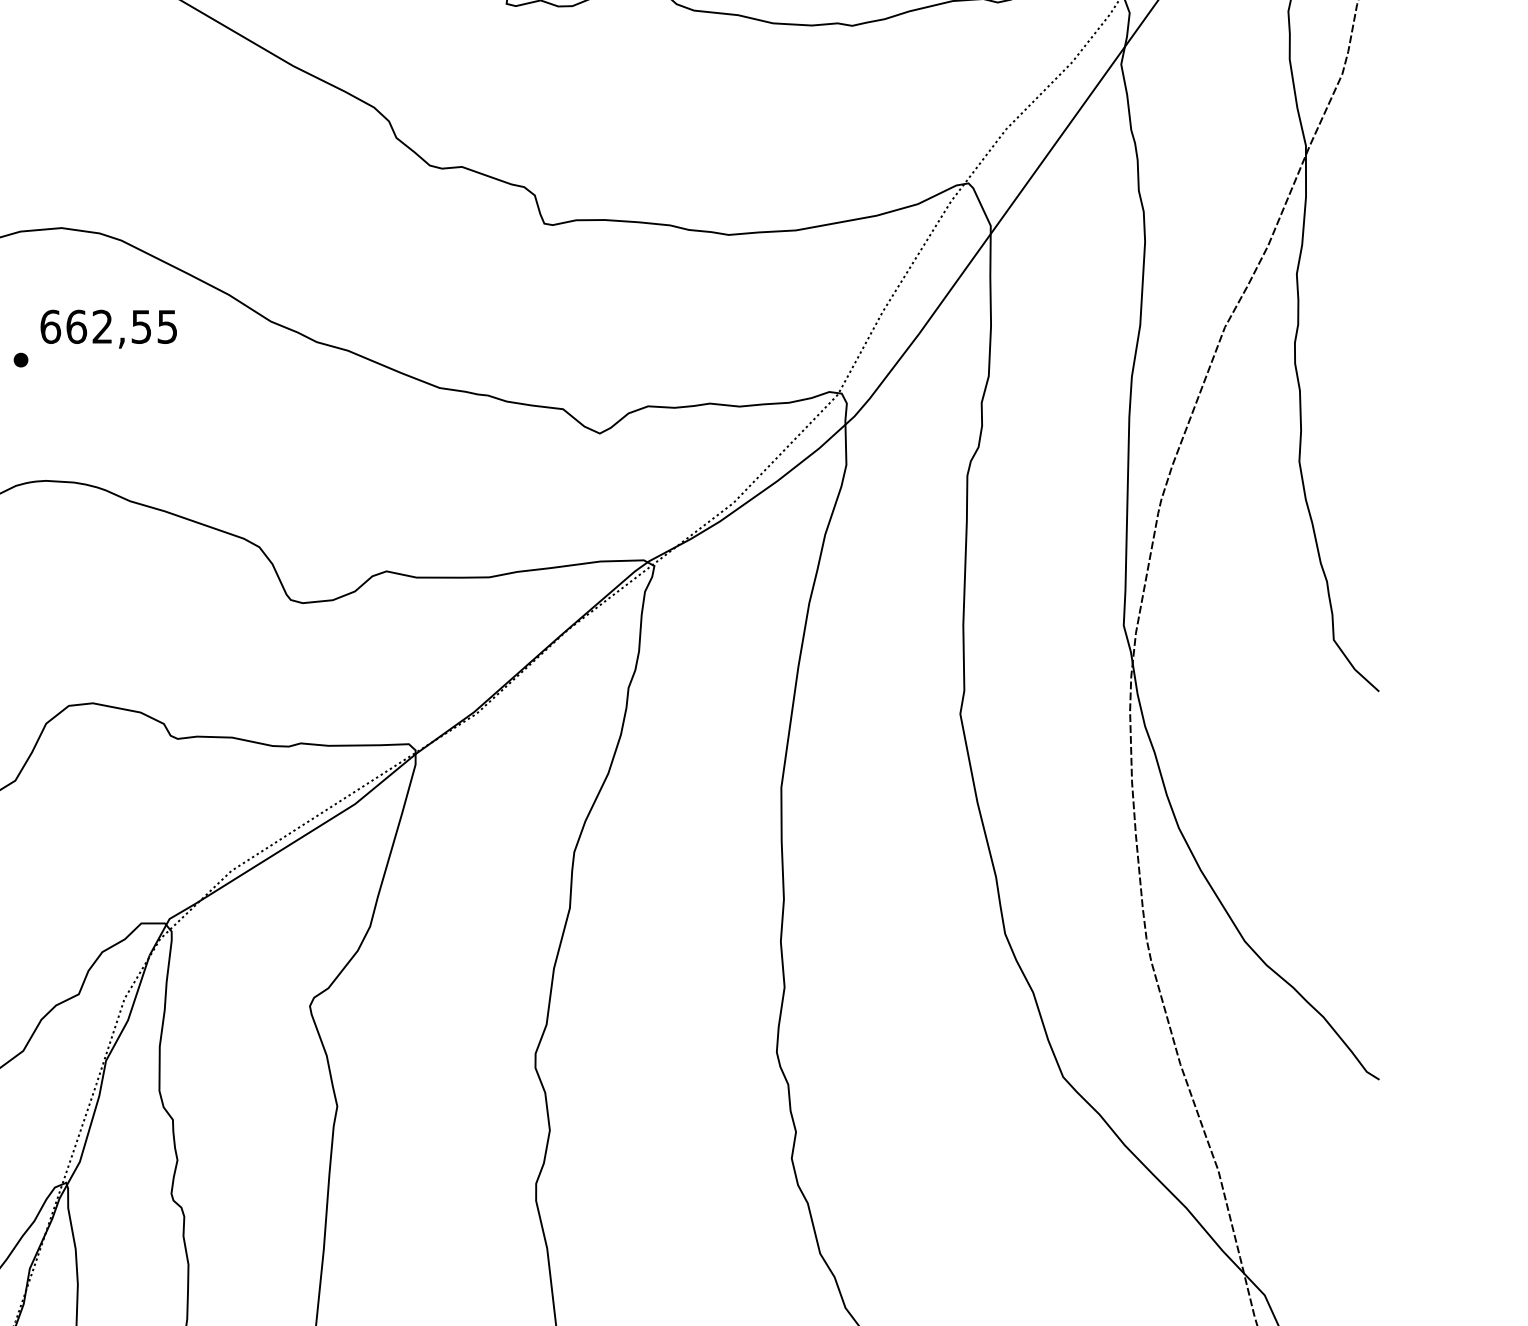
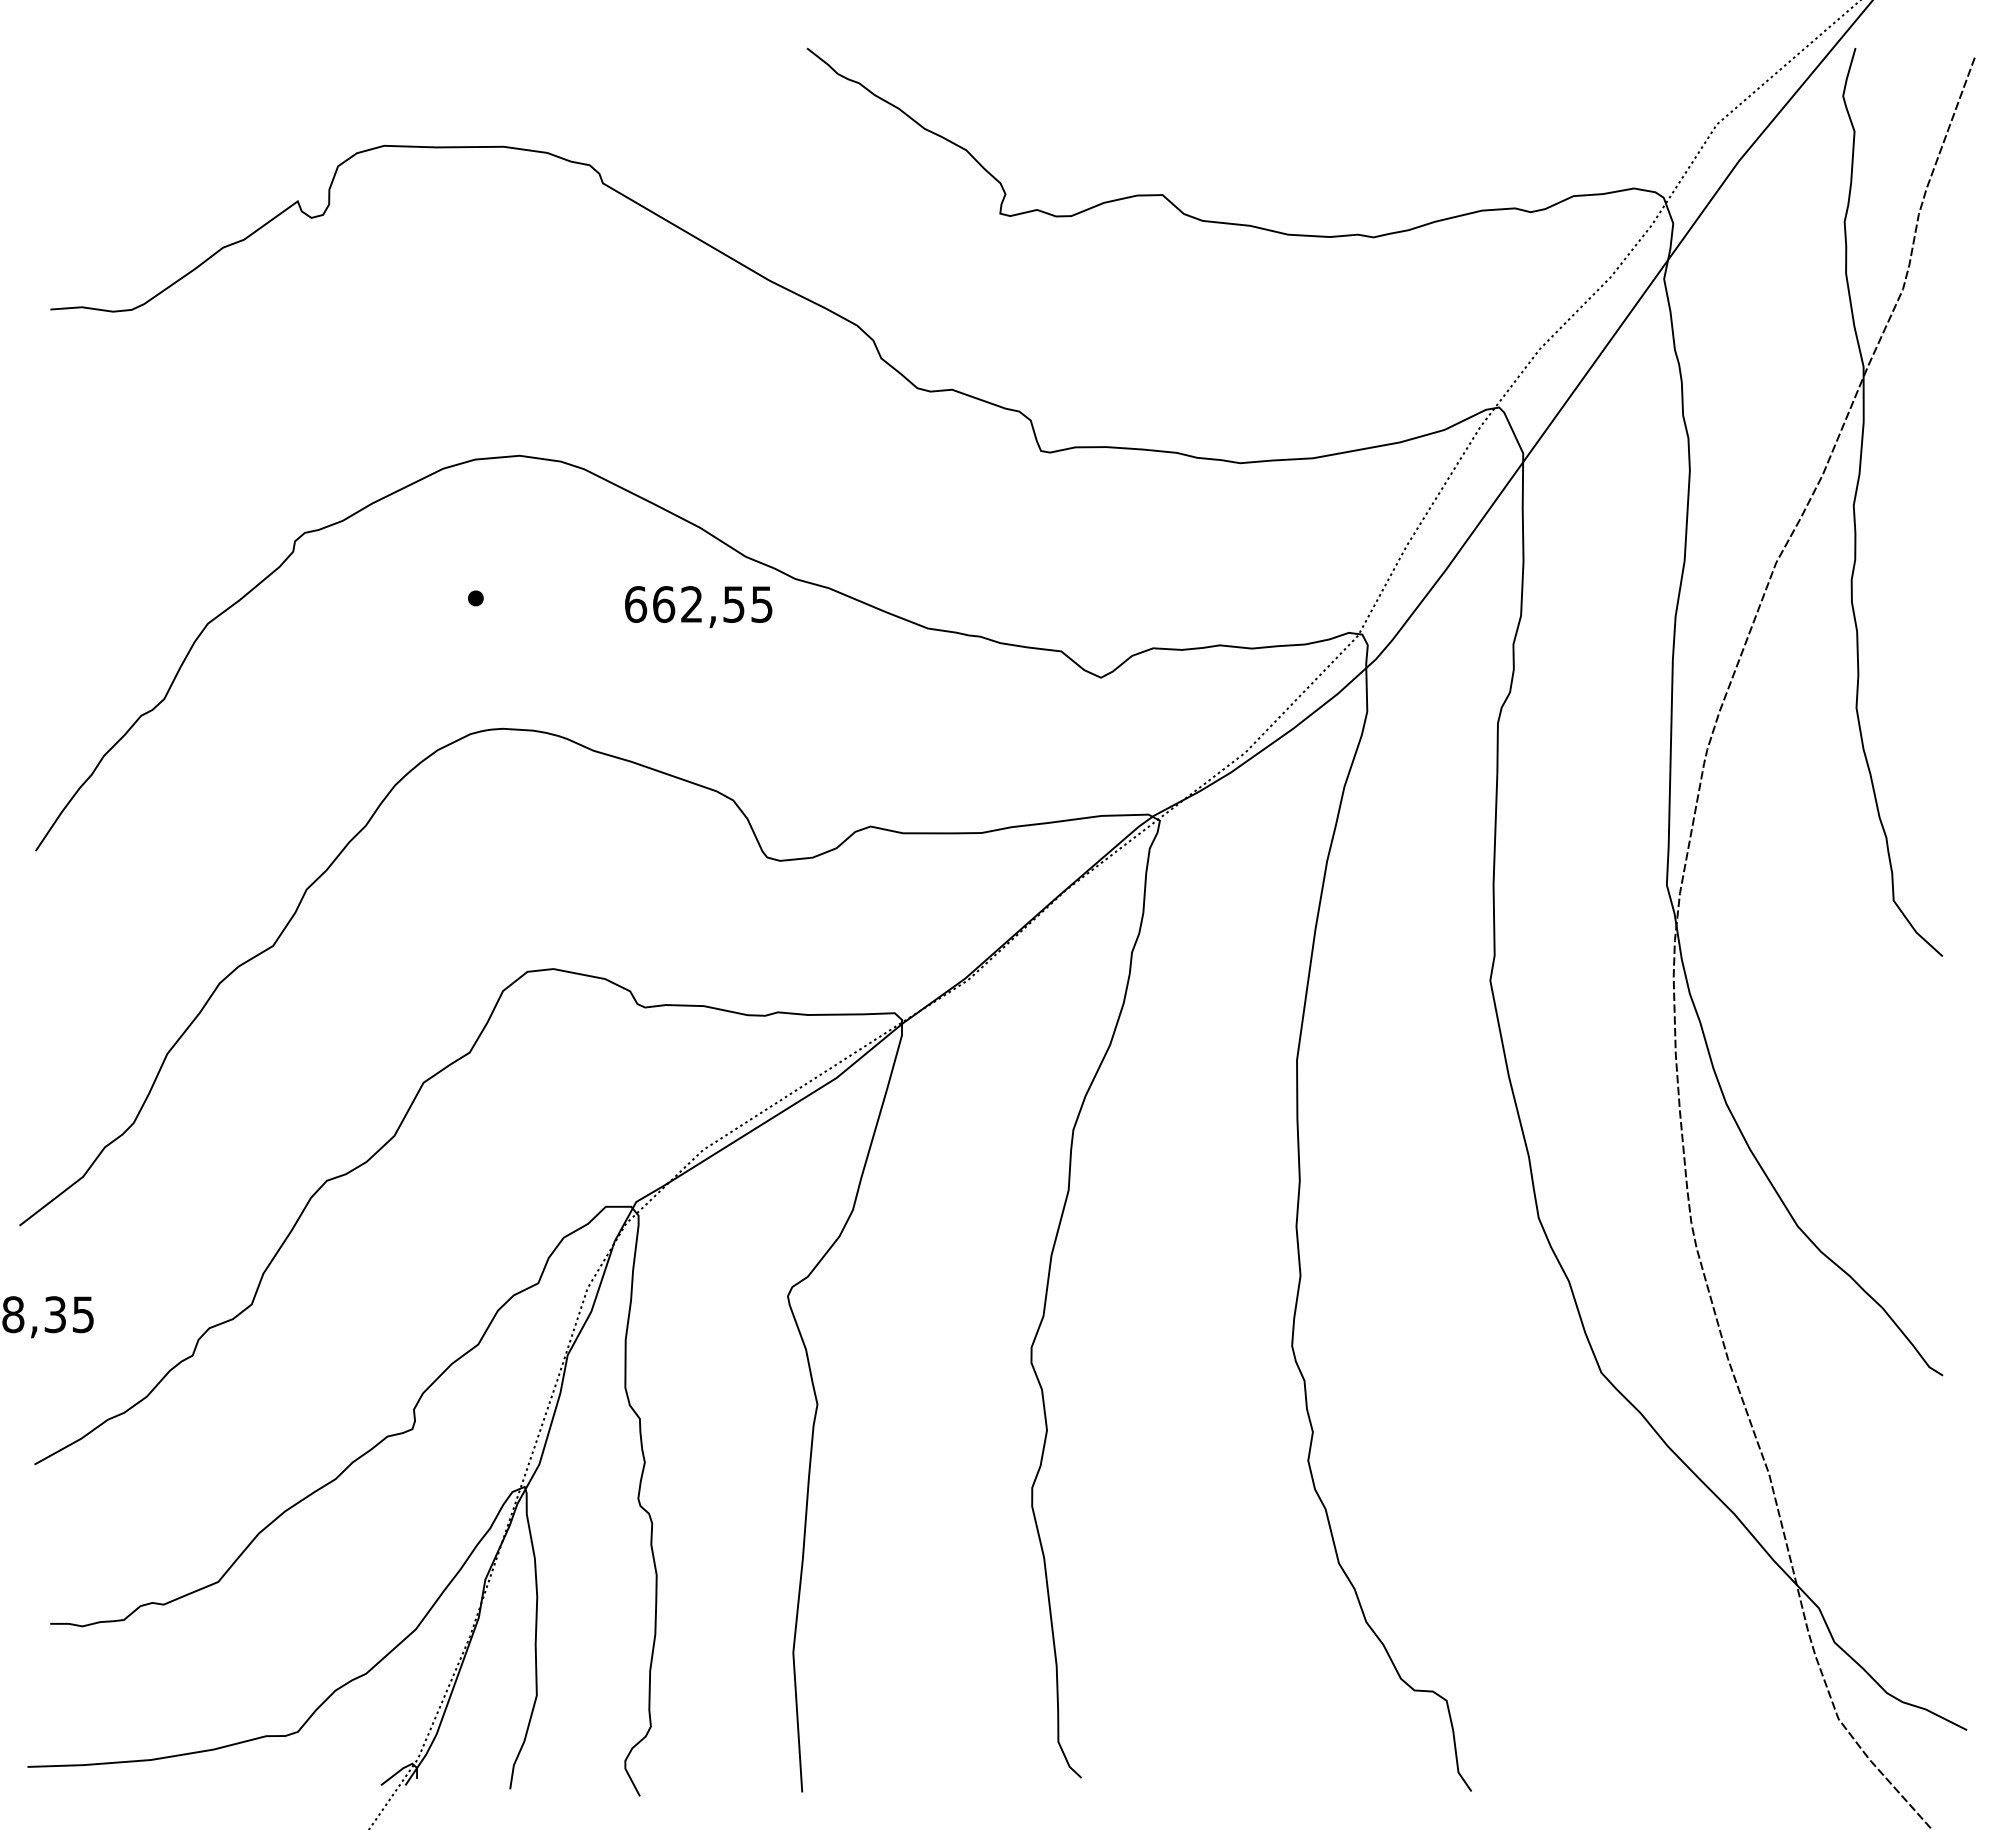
text: (108, 328) -> (698, 606), moved

